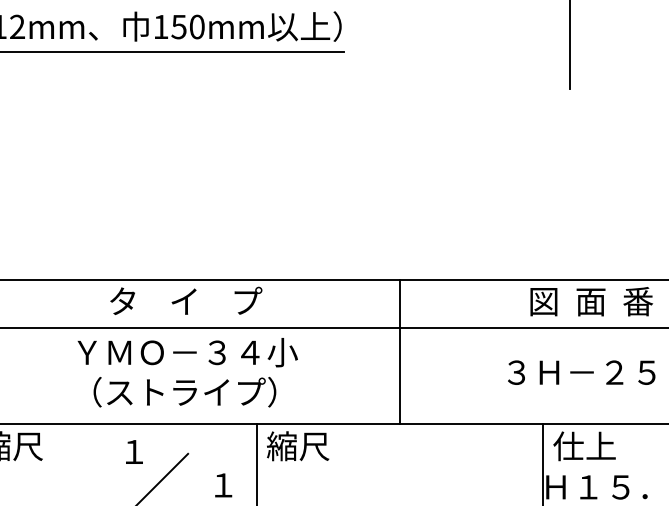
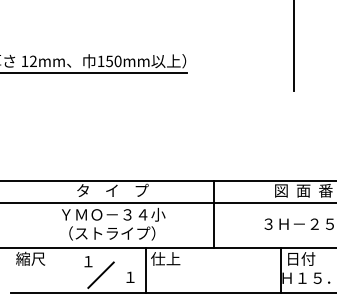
text: (297, 445) -> (165, 258), 縮尺 -> 仕上
text: (584, 445) -> (300, 258), 仕上 -> 日付

